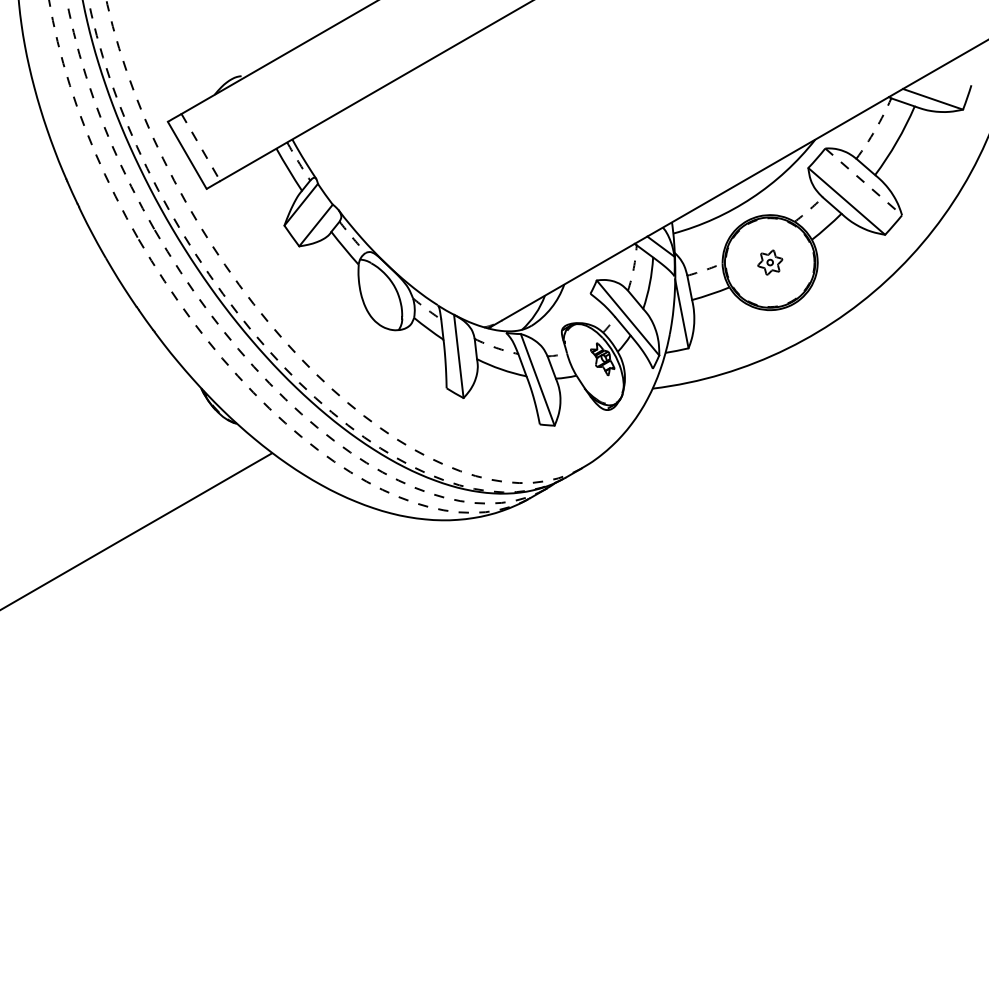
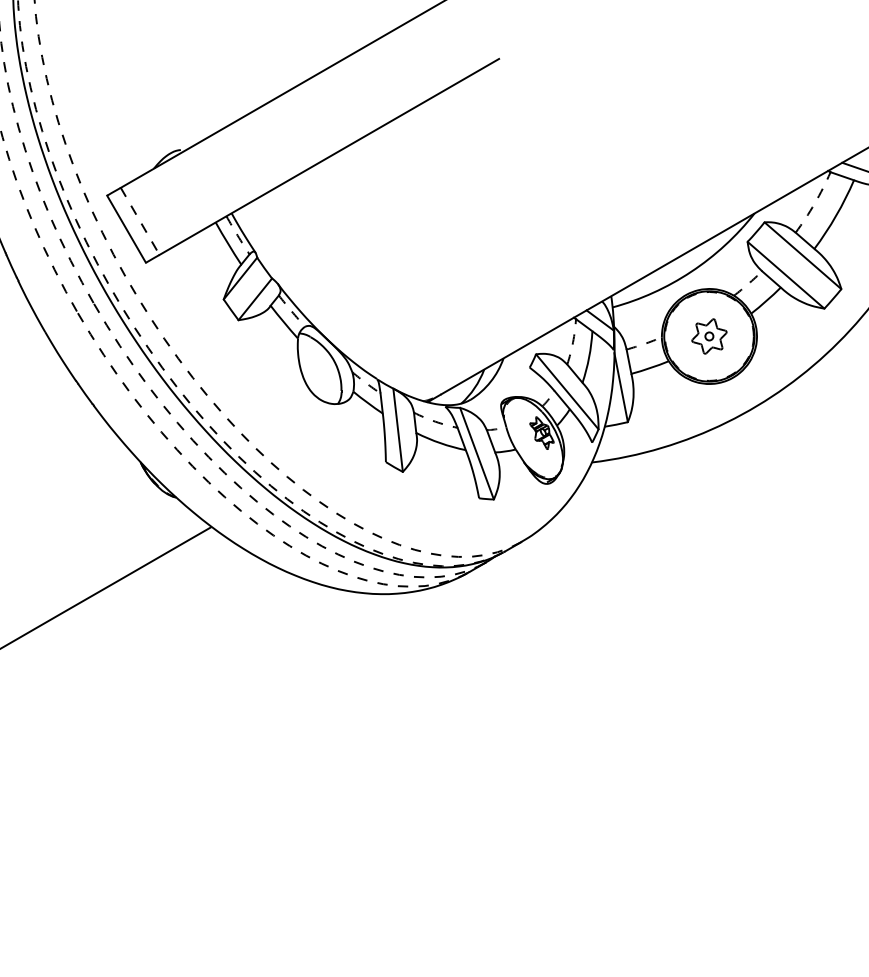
line: (863, 181) -> (802, 255), dashed -> solid
part: (770, 262) -> (709, 336), size x1.43

